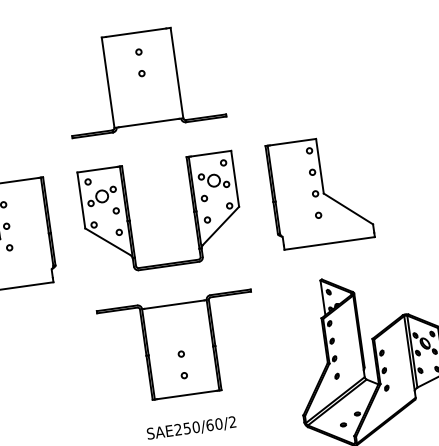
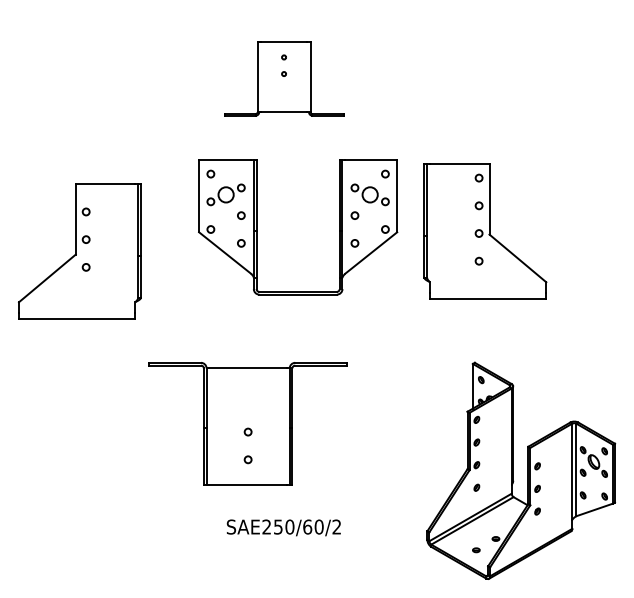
part: (142, 79) -> (283, 78), size x0.6
part: (320, 191) -> (485, 231), moved
part: (130, 218) -> (257, 227), moved
part: (179, 347) -> (247, 423), moved

